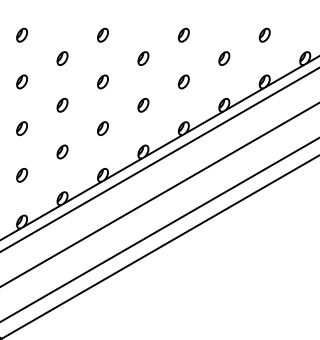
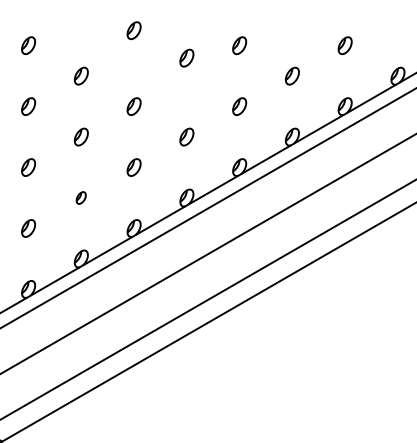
part: (102, 35) -> (133, 30), moved
part: (143, 58) -> (186, 57), moved
part: (61, 151) -> (80, 197), size x0.7

